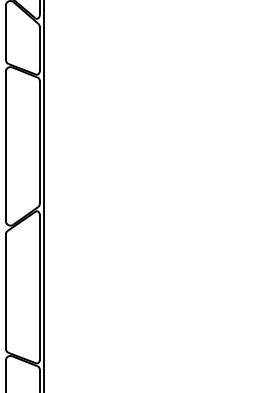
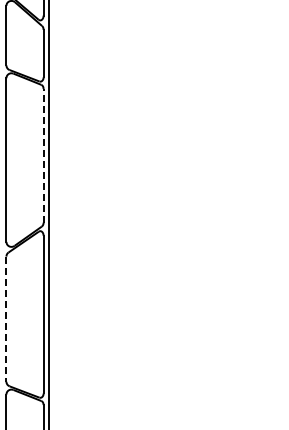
line: (39, 142) -> (43, 155), solid -> dashed
line: (5, 291) -> (6, 319), solid -> dashed

